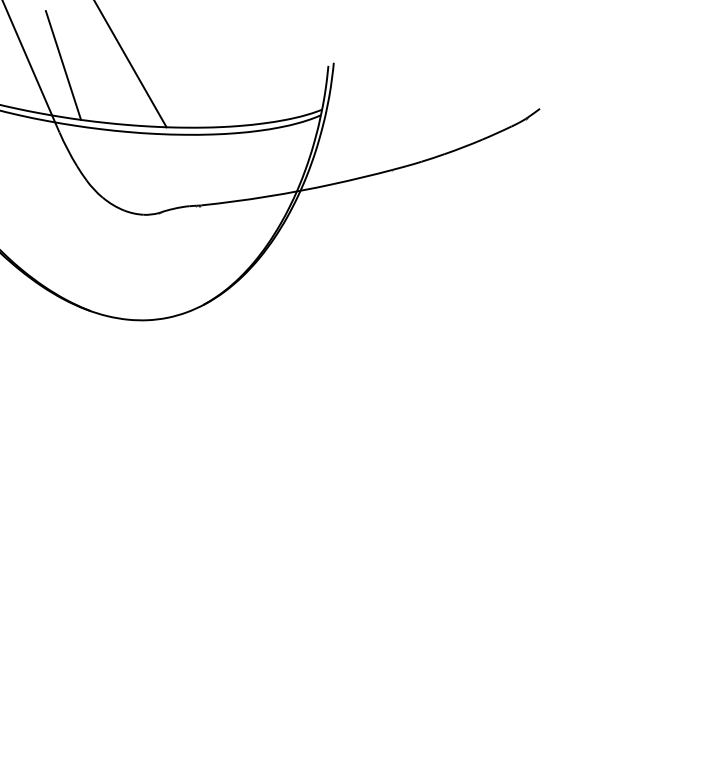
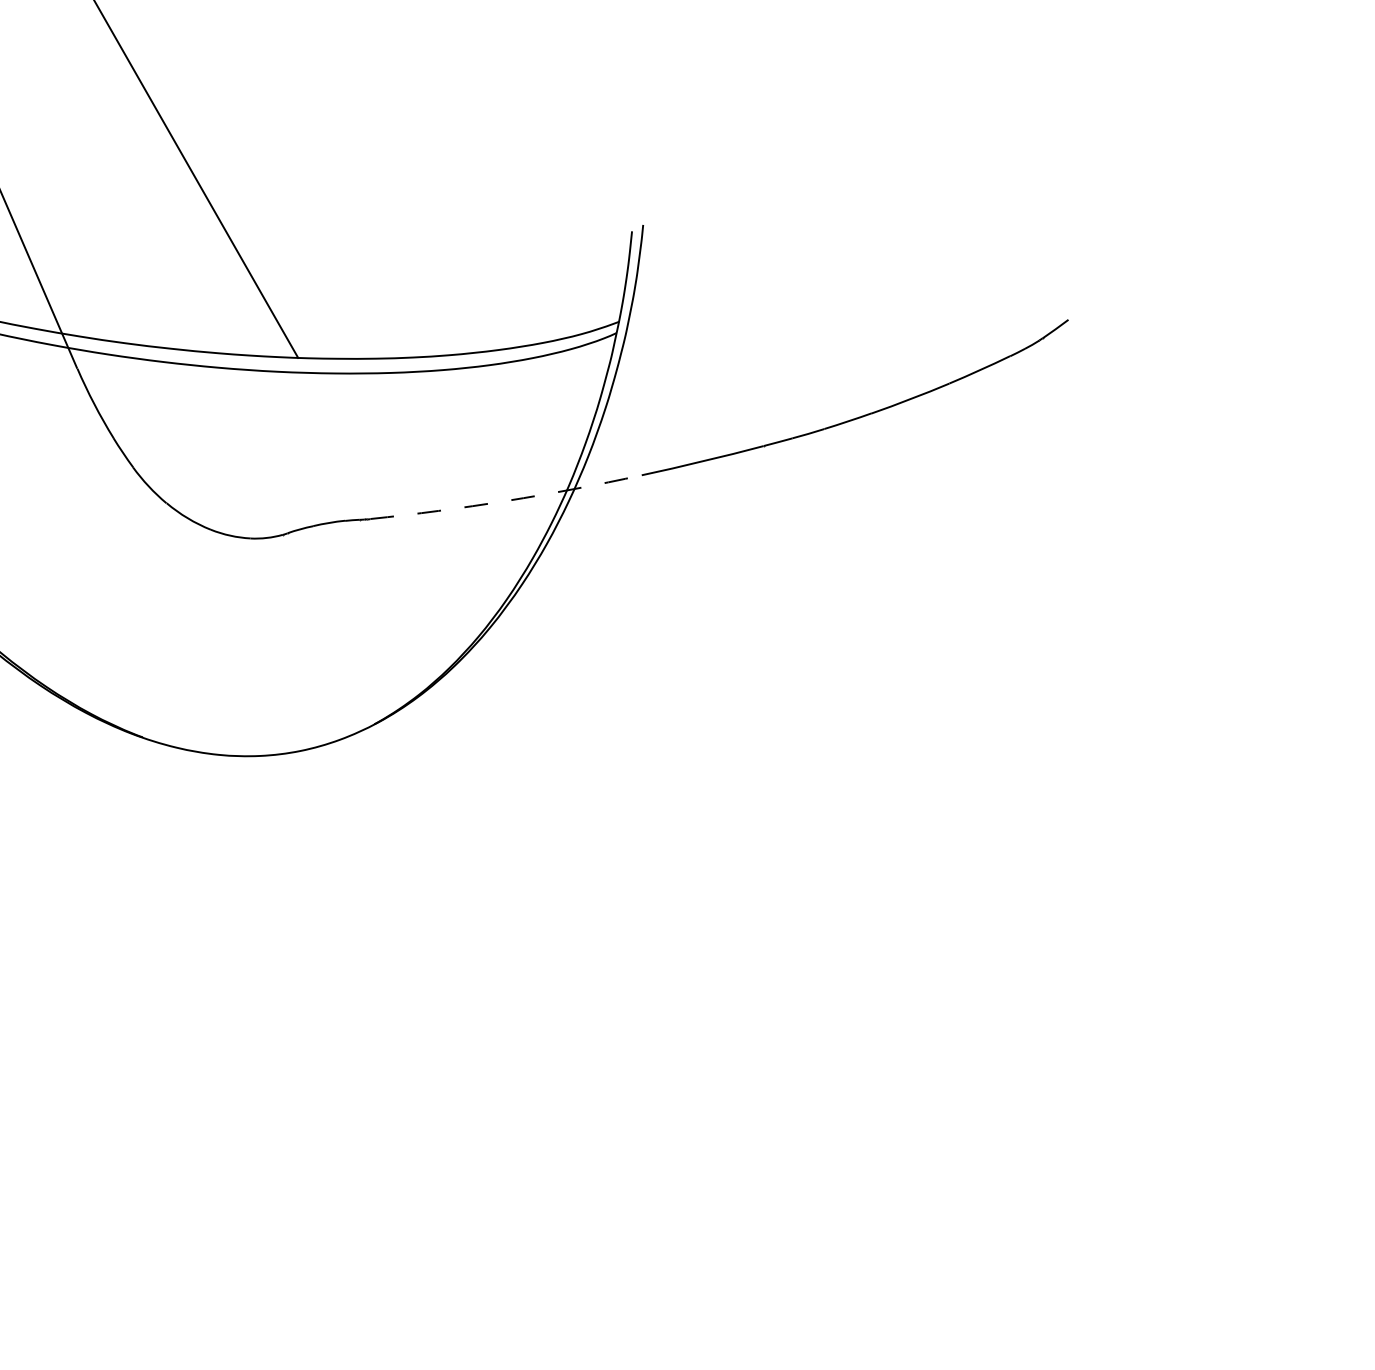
line: (63, 65) -> (85, 230), removed
arc: (267, 196) -> (506, 500), solid -> dashed

